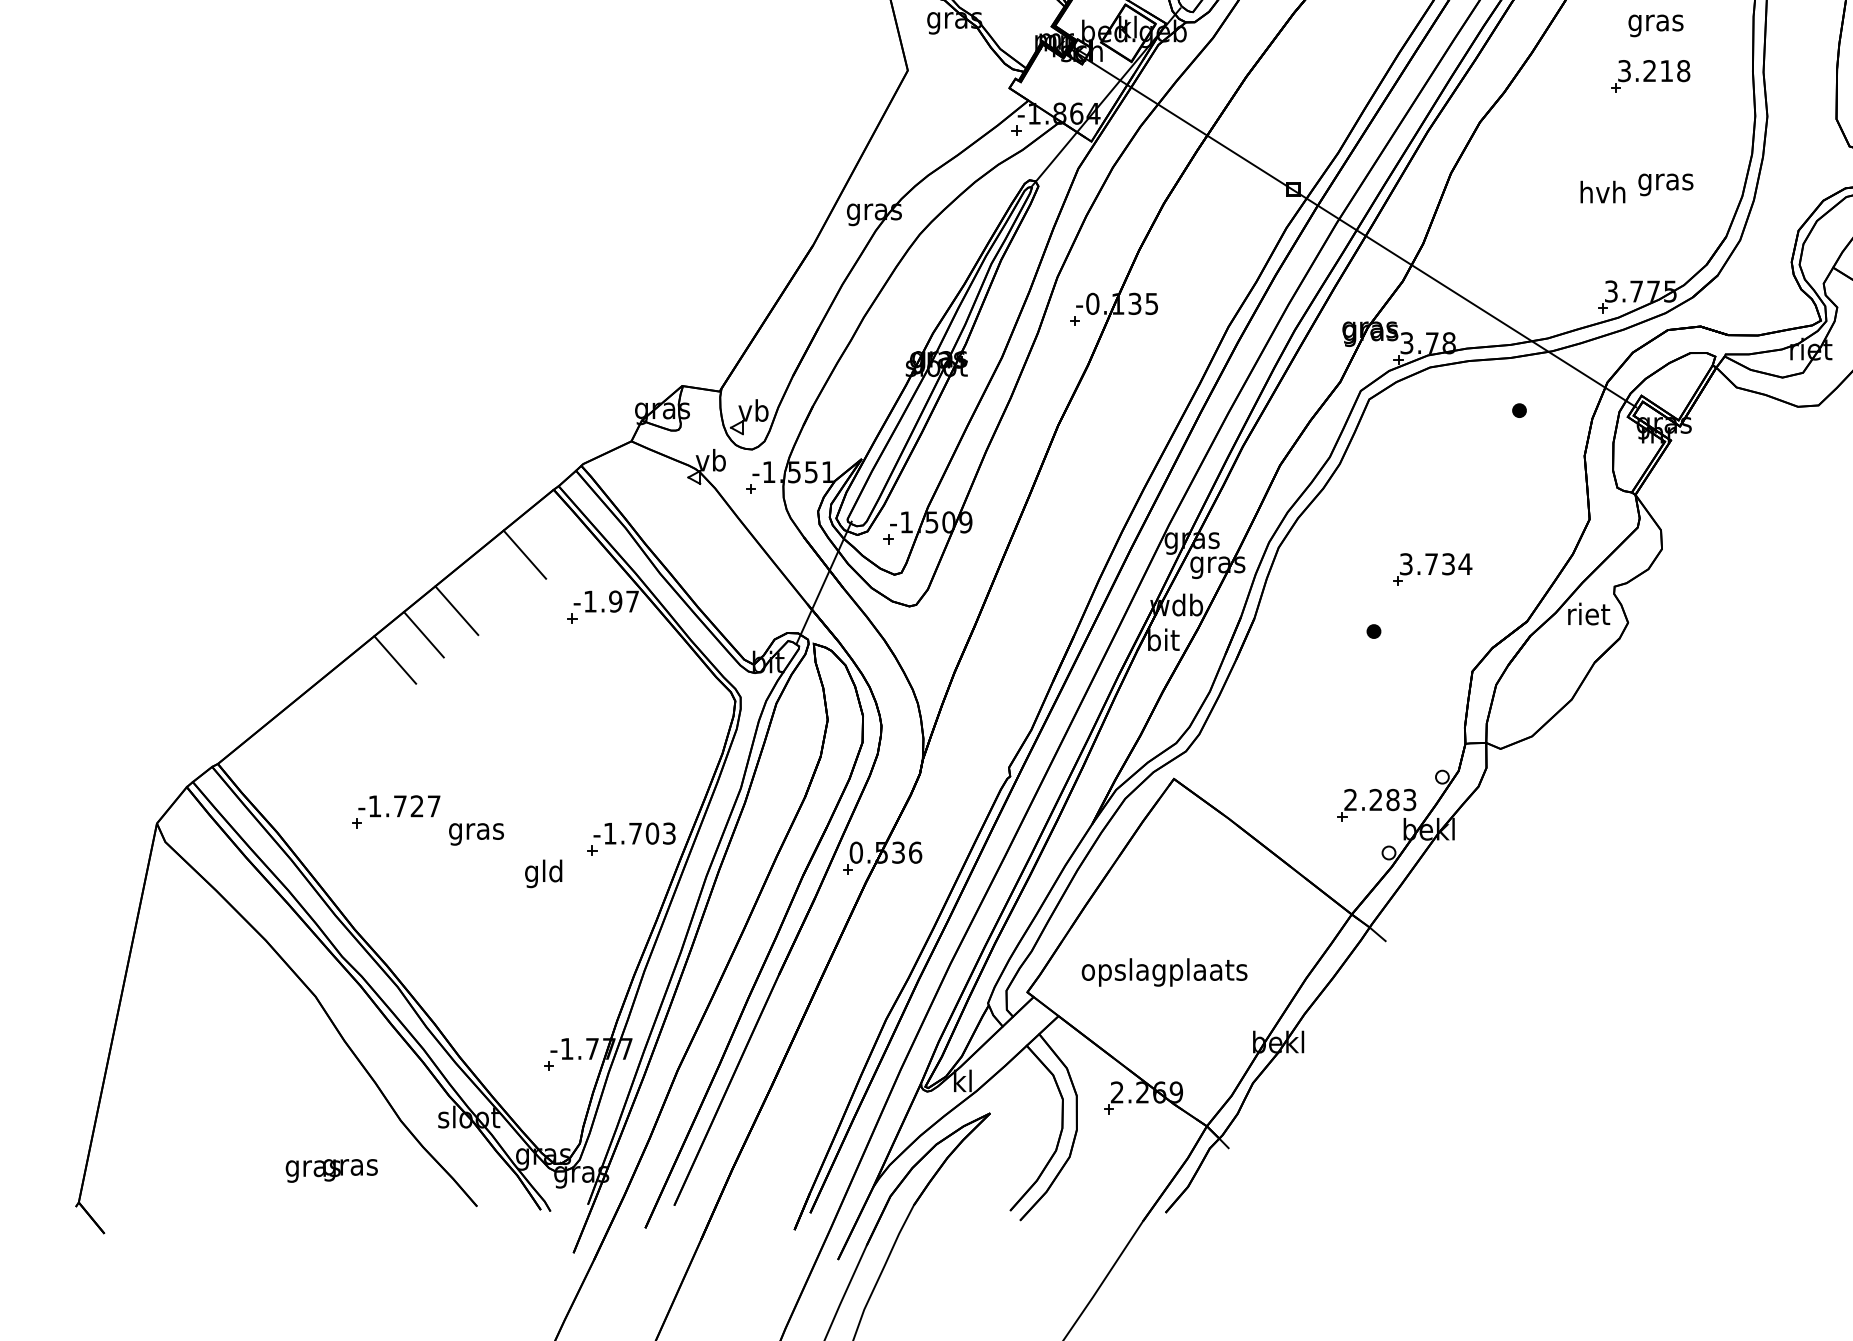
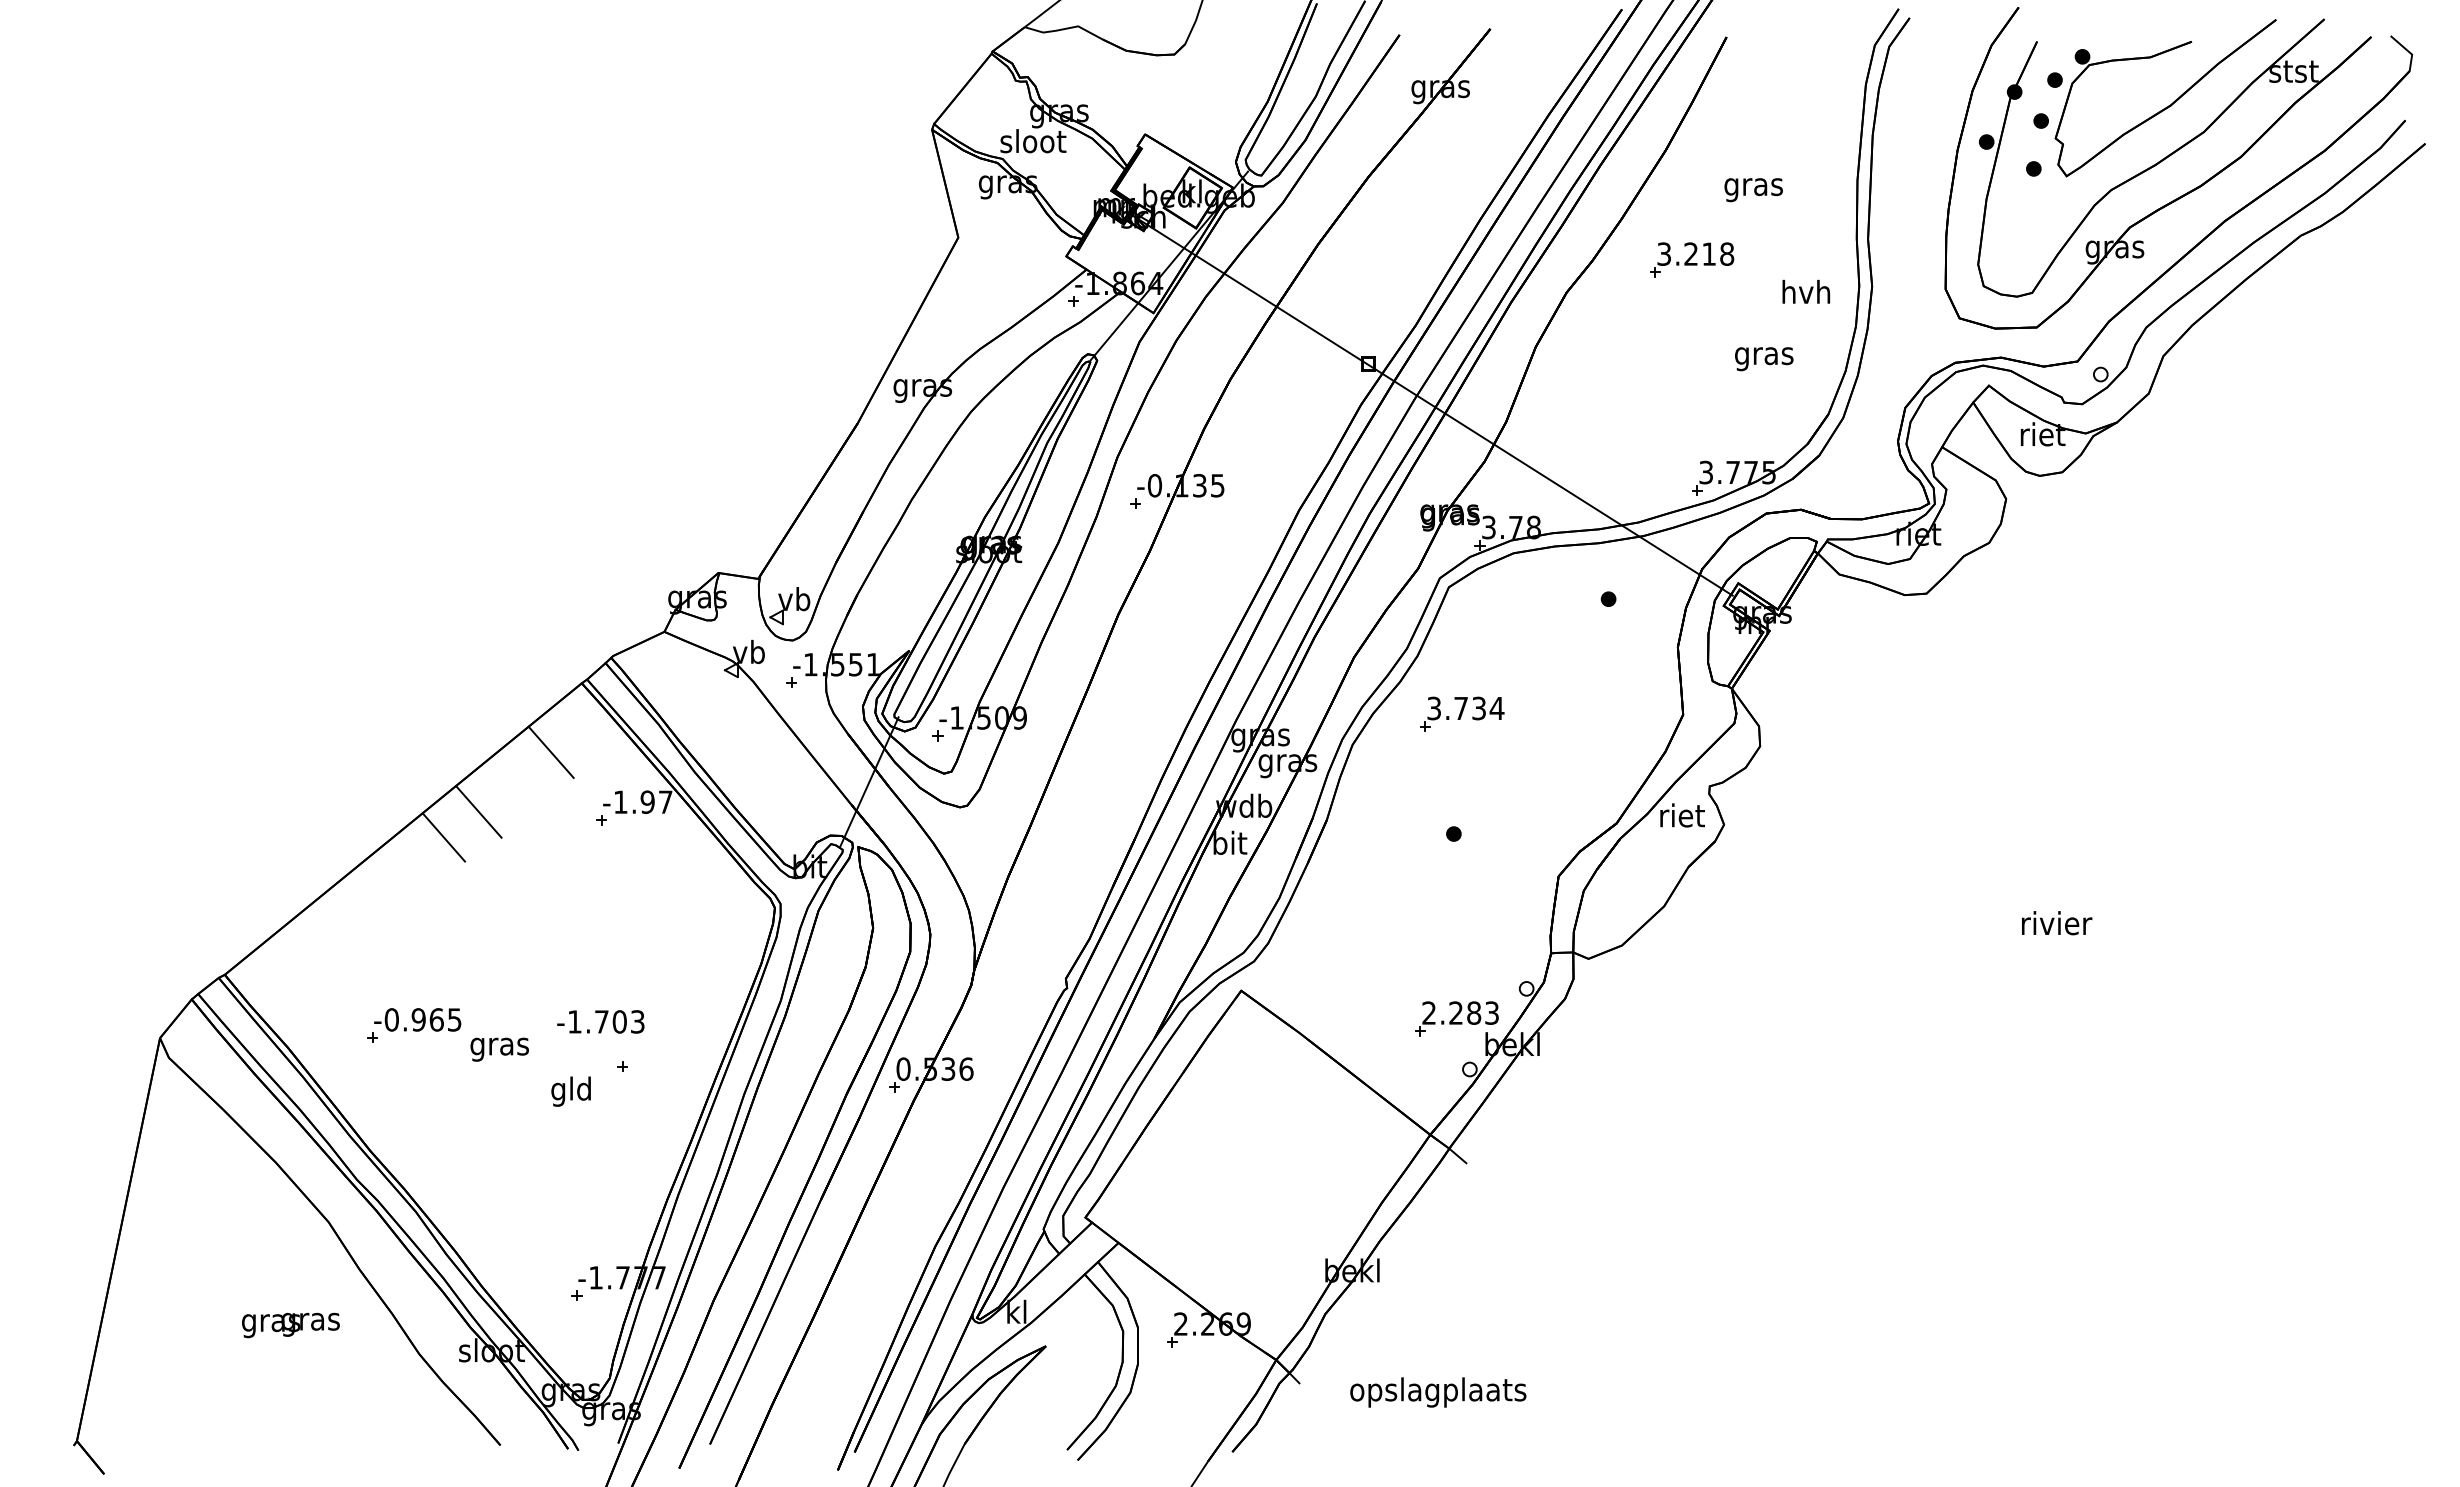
part: (1651, 76) -> (1692, 259), moved
text: (1603, 191) -> (1806, 291), moved
part: (1432, 568) -> (1462, 713), moved
line: (395, 660) -> (413, 864), removed
text: (403, 805) -> (422, 1019), -1.727 -> -0.965
text: (634, 833) -> (600, 1021), moved
text: (1164, 972) -> (1438, 1392), moved
text: (331, 1170) -> (290, 1325), moved

